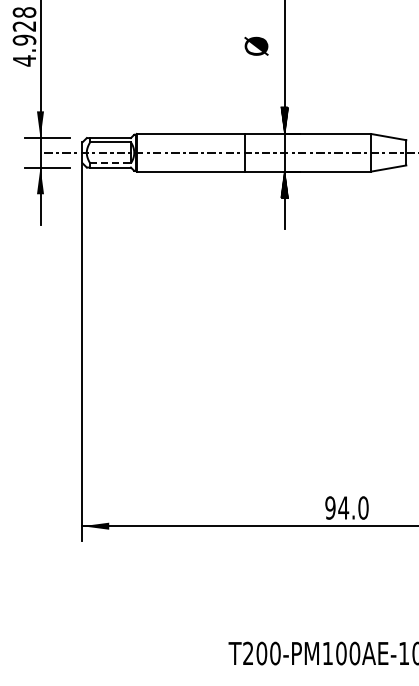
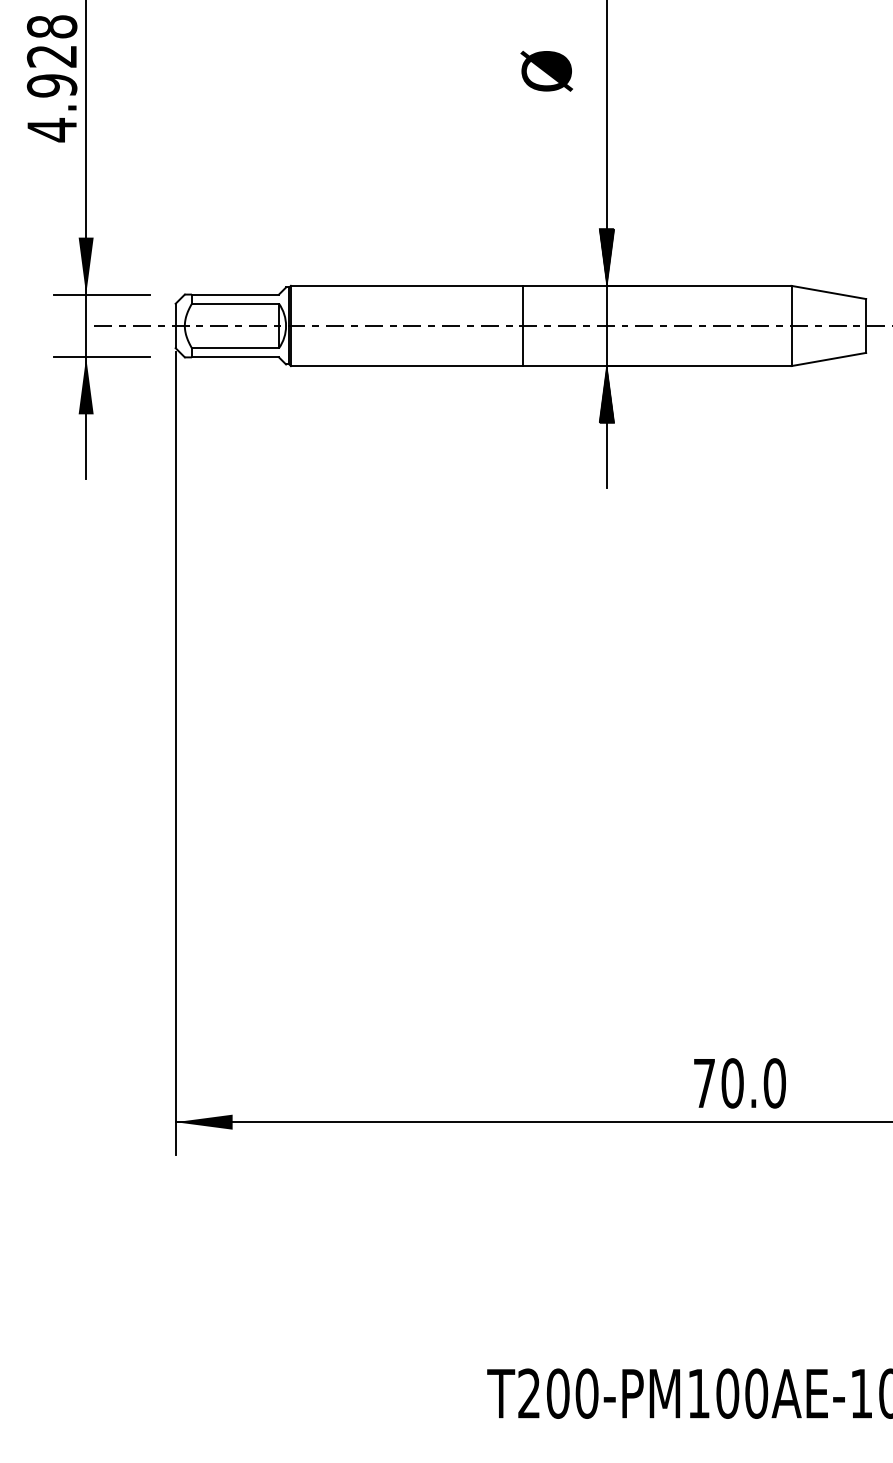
text: (256, 45) -> (546, 69), moved
line: (111, 163) -> (237, 348), dashed -> solid
text: (337, 507) -> (719, 1082), 94.0 -> 70.0

